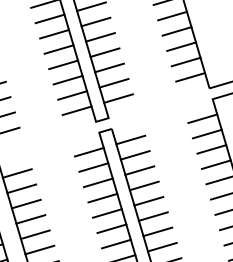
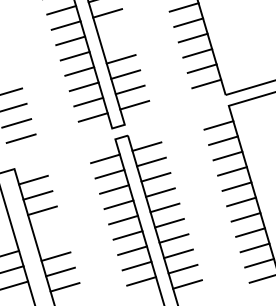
line: (95, 21) -> (111, 28), removed
line: (100, 36) -> (116, 43), removed
line: (30, 218) -> (46, 225), removed
line: (35, 234) -> (51, 241), removed

